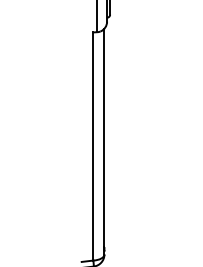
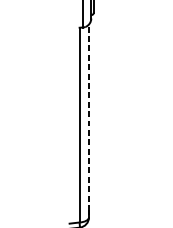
line: (104, 137) -> (89, 117), solid -> dashed

